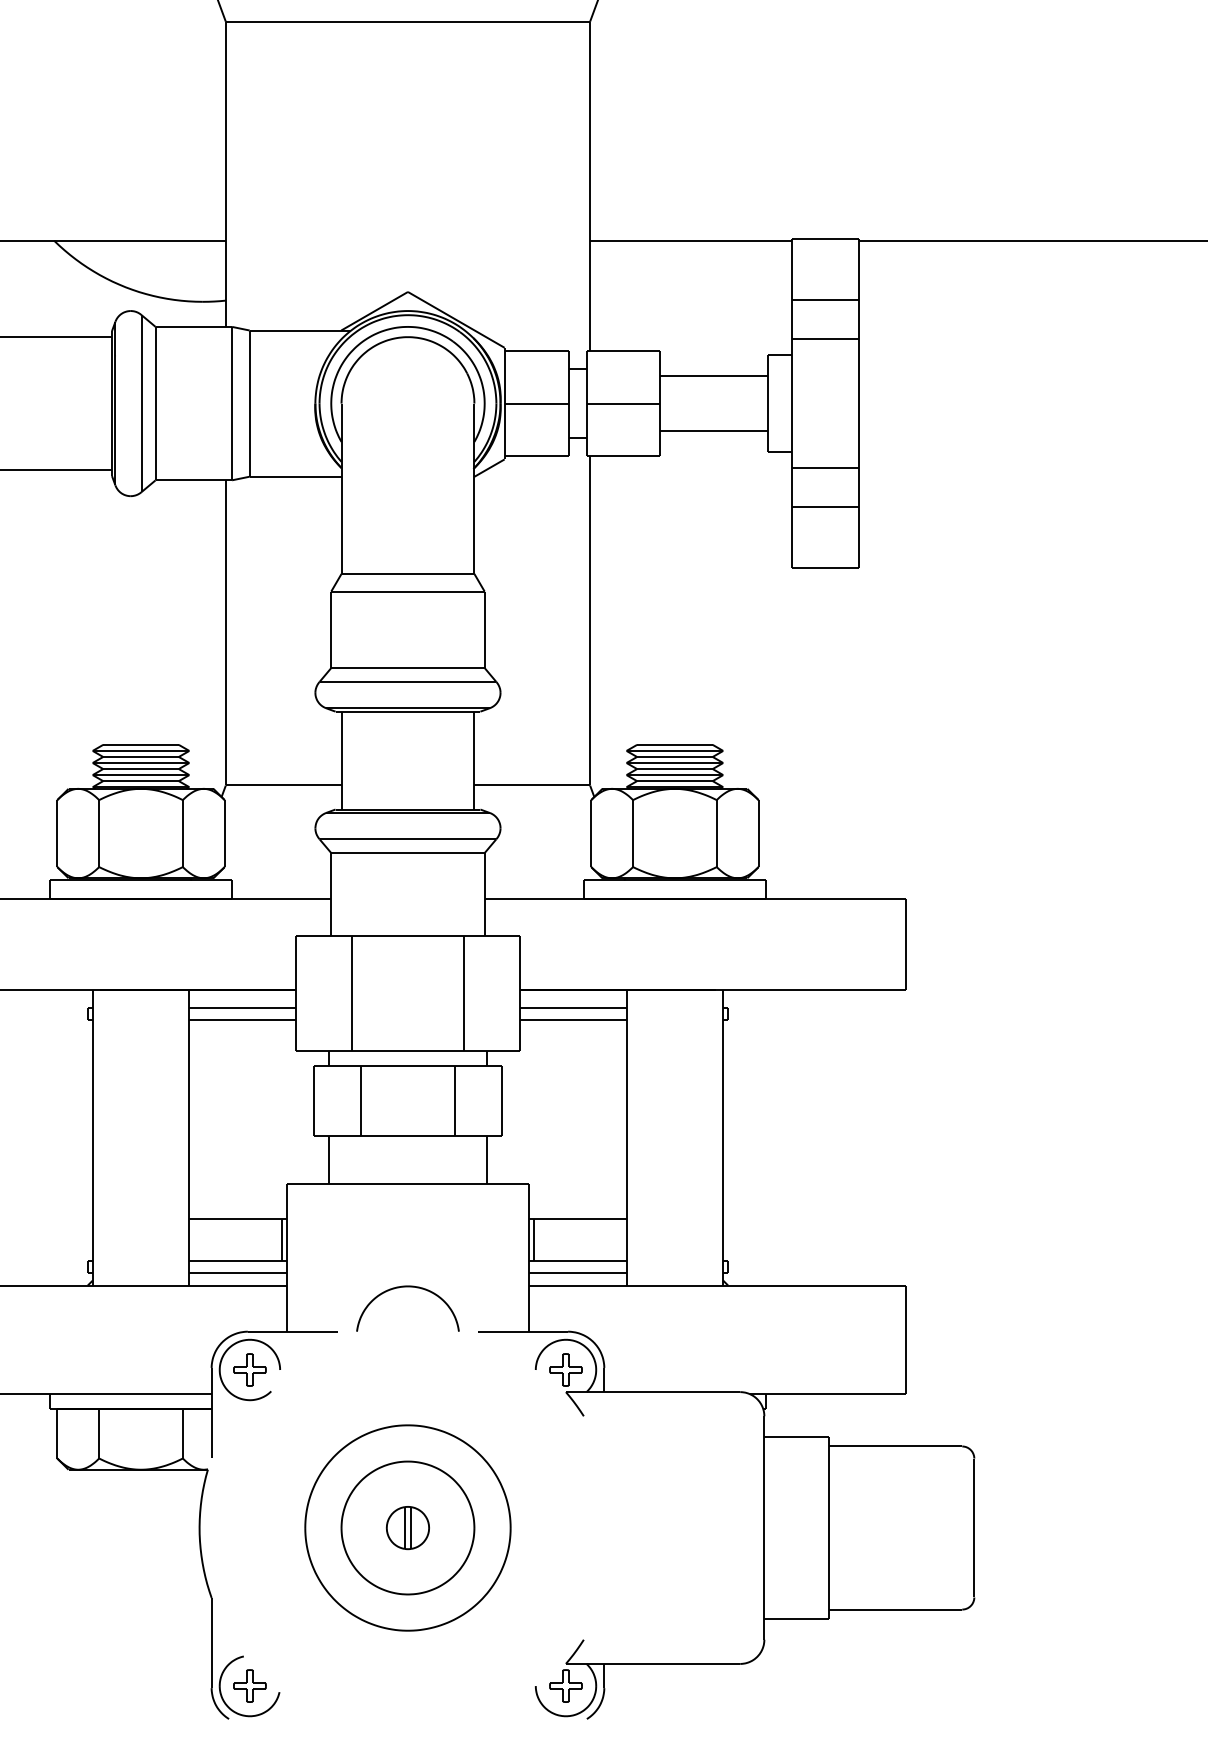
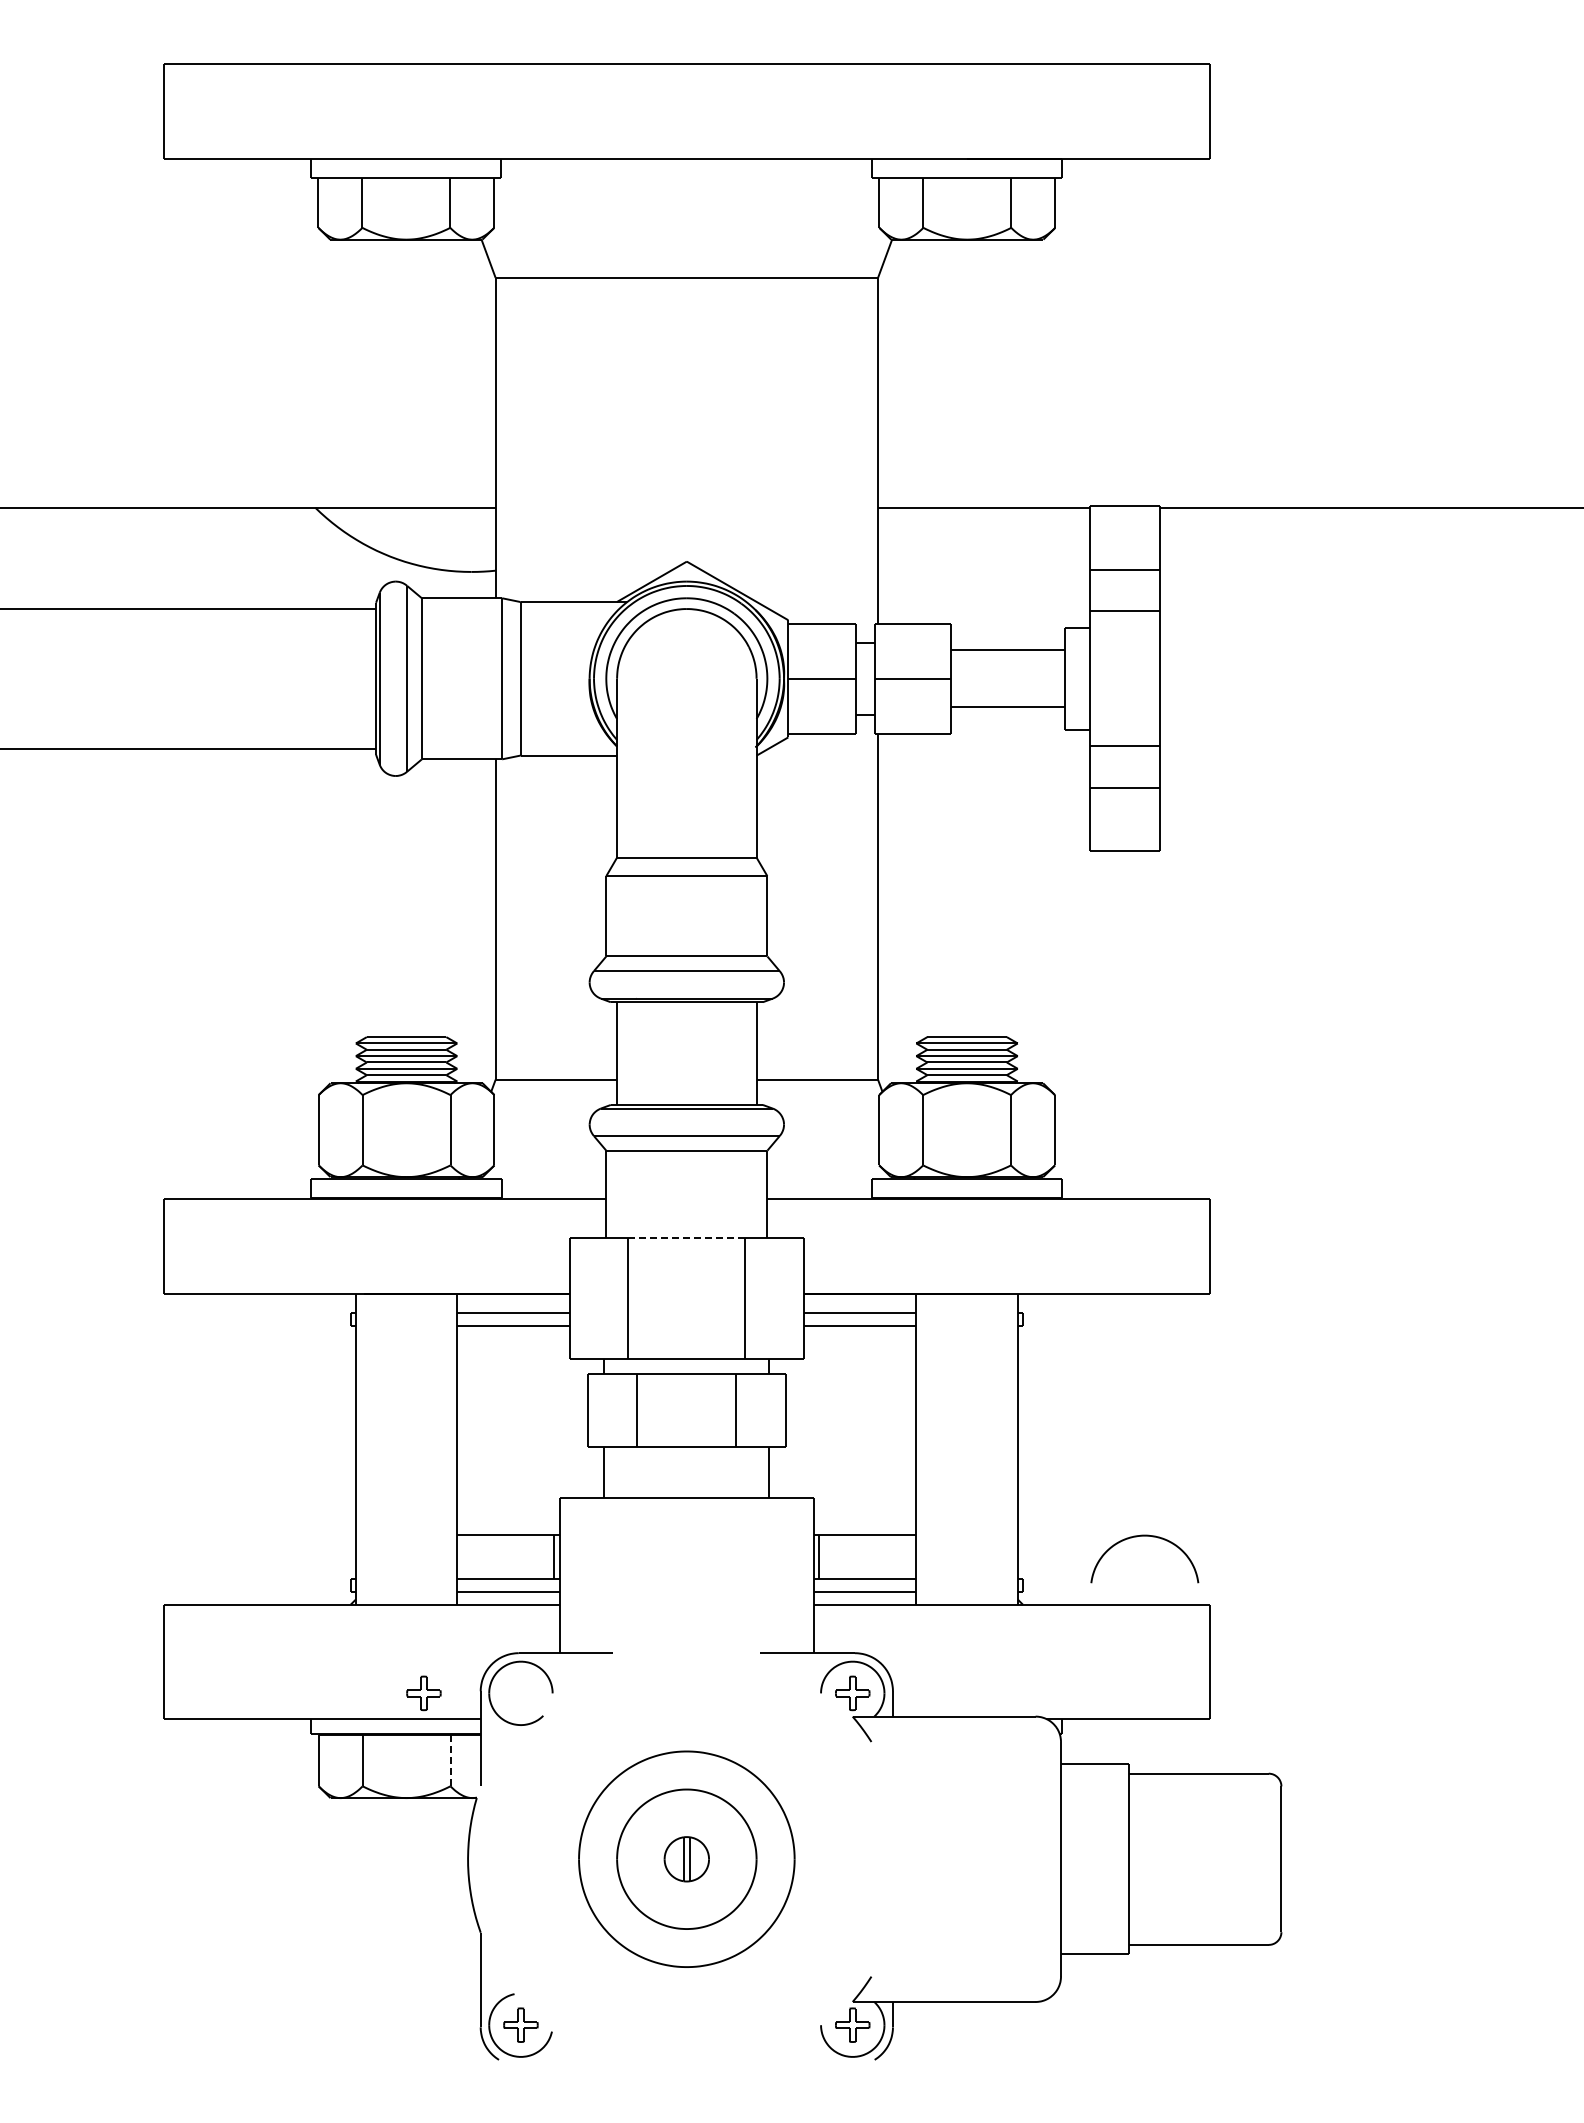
line: (407, 936) -> (686, 1238), solid -> dashed
curve: (407, 1287) -> (1144, 1536), moved
part: (249, 1370) -> (423, 1693), moved
line: (182, 1433) -> (450, 1760), solid -> dashed

